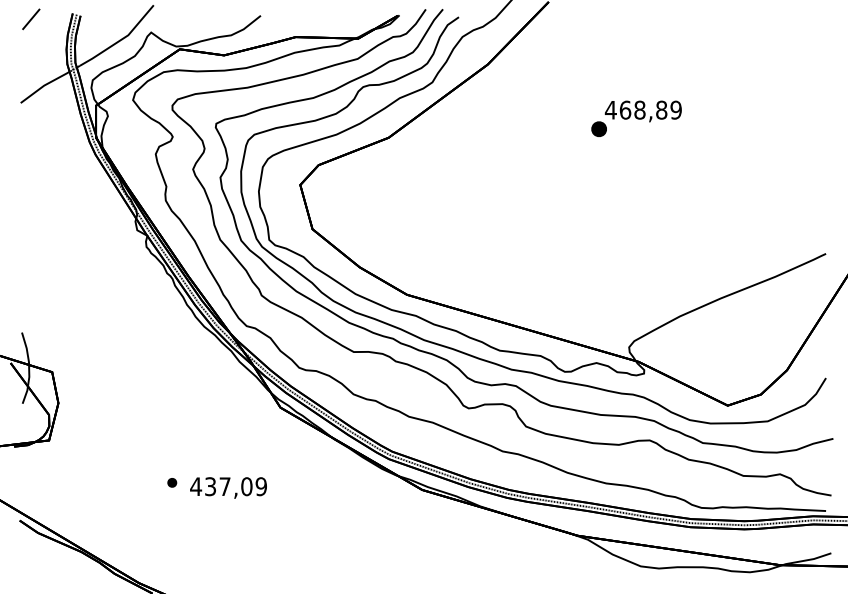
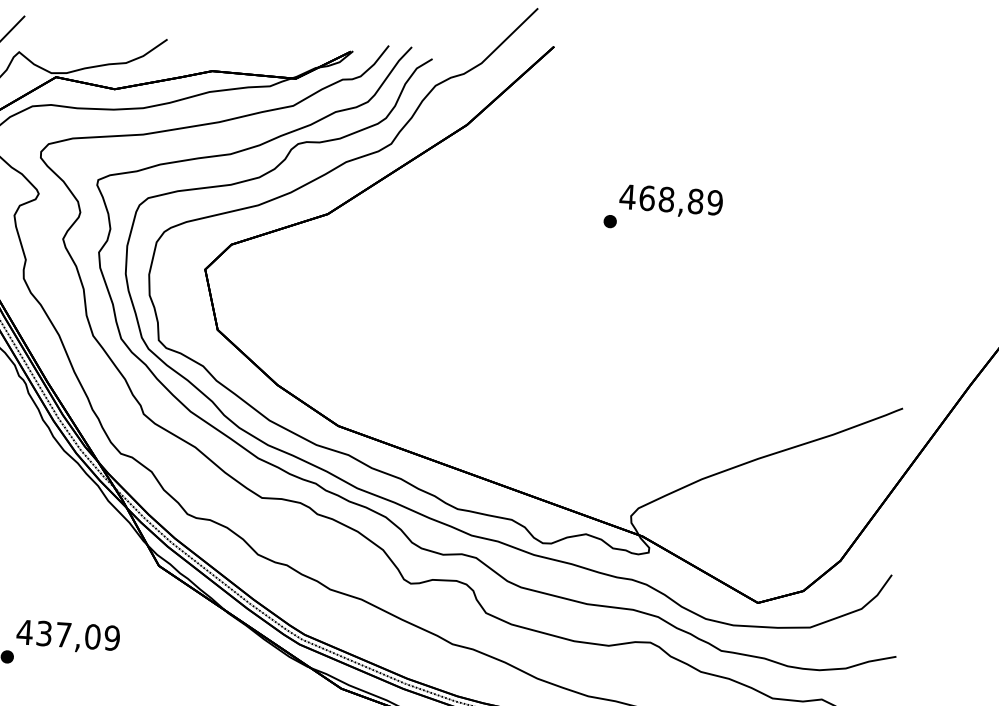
part: (598, 129) -> (609, 221), size x0.62
text: (228, 487) -> (68, 636), moved

